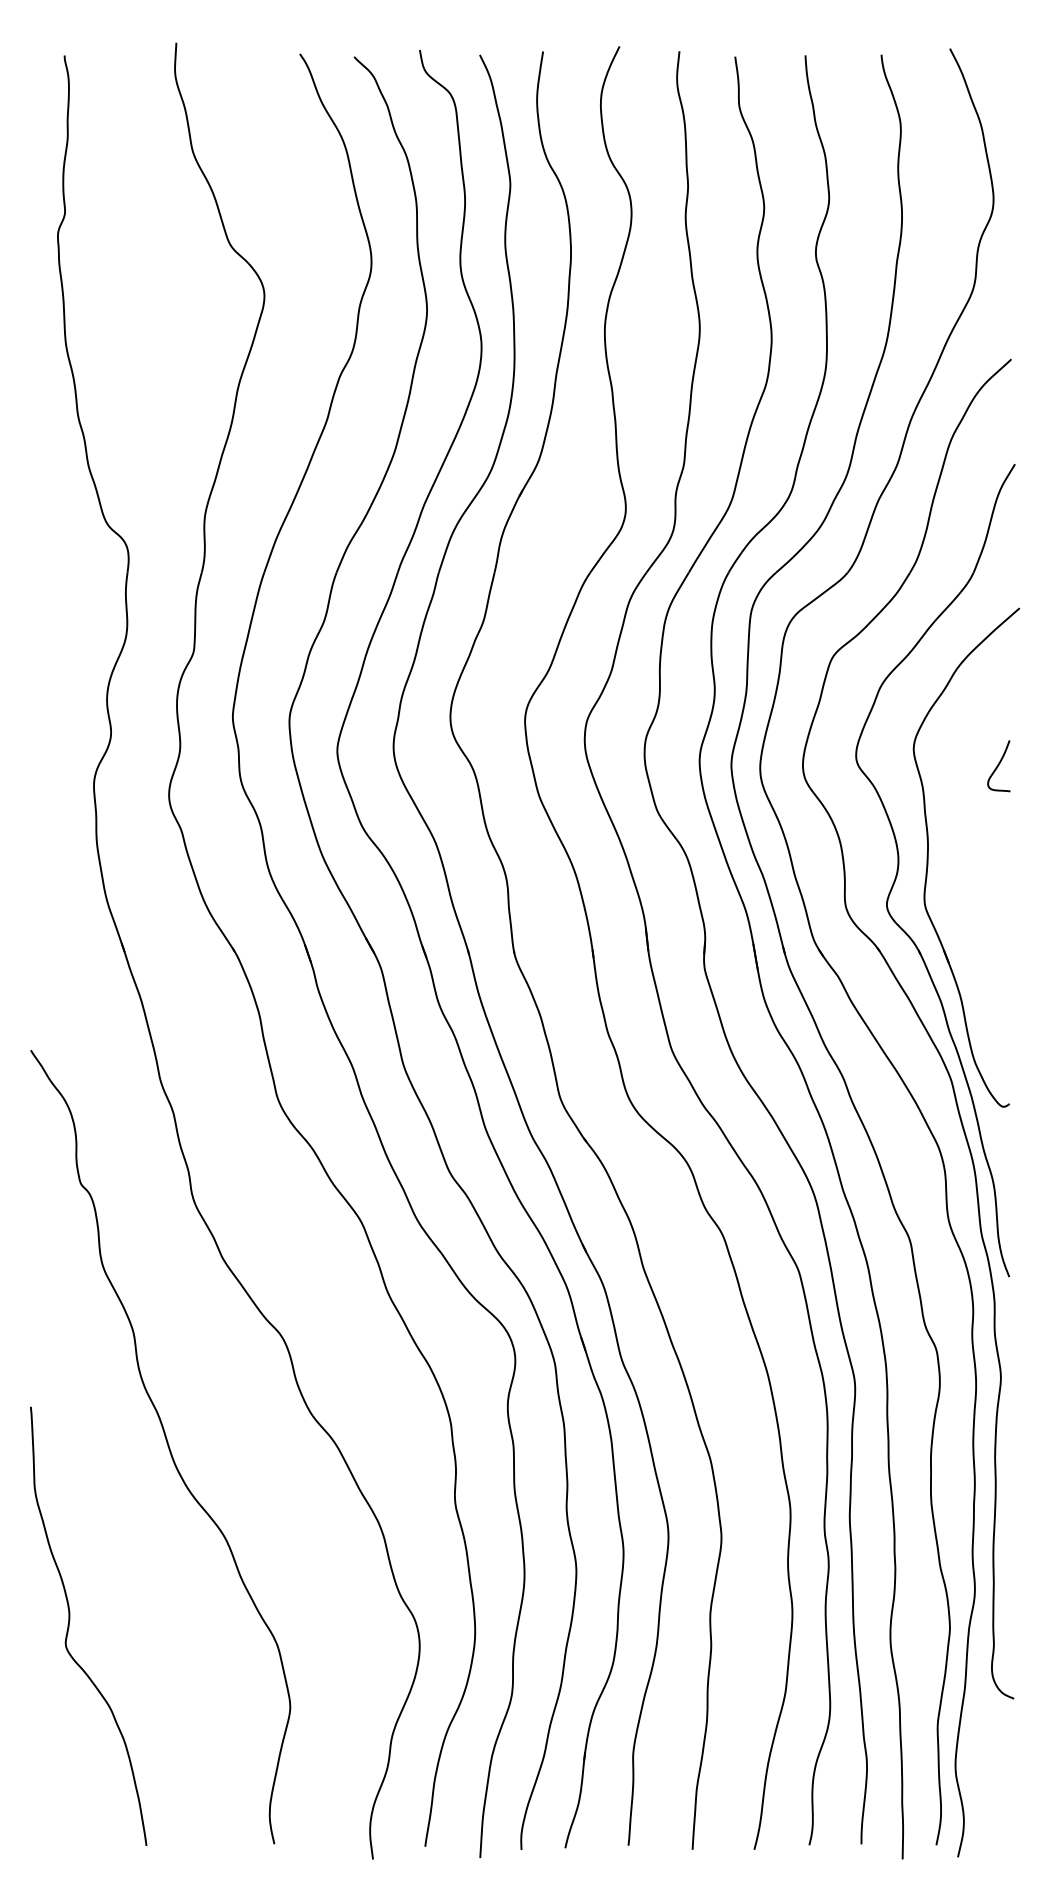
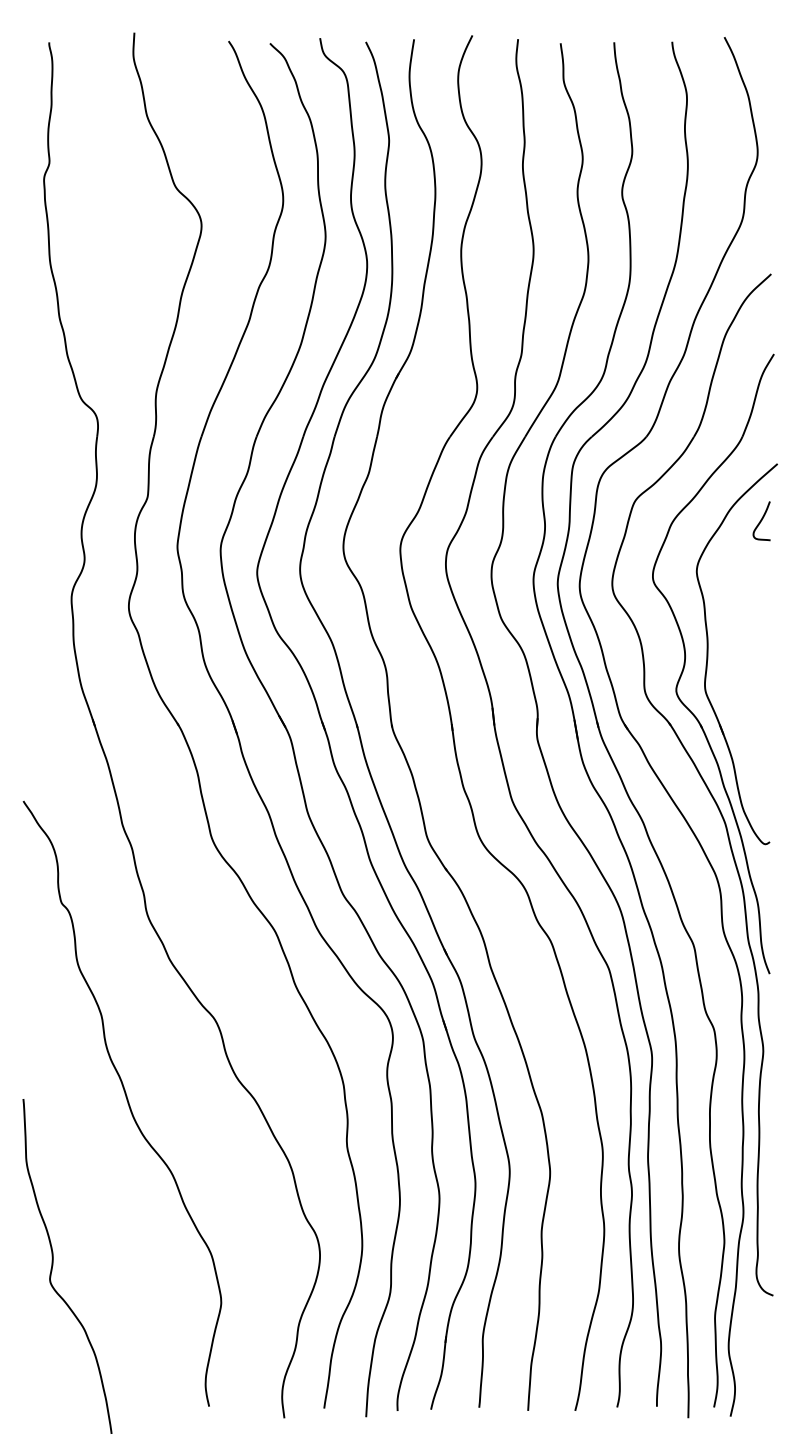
curve: (998, 766) -> (761, 521), moved
curve: (70, 1620) -> (53, 1261), moved

